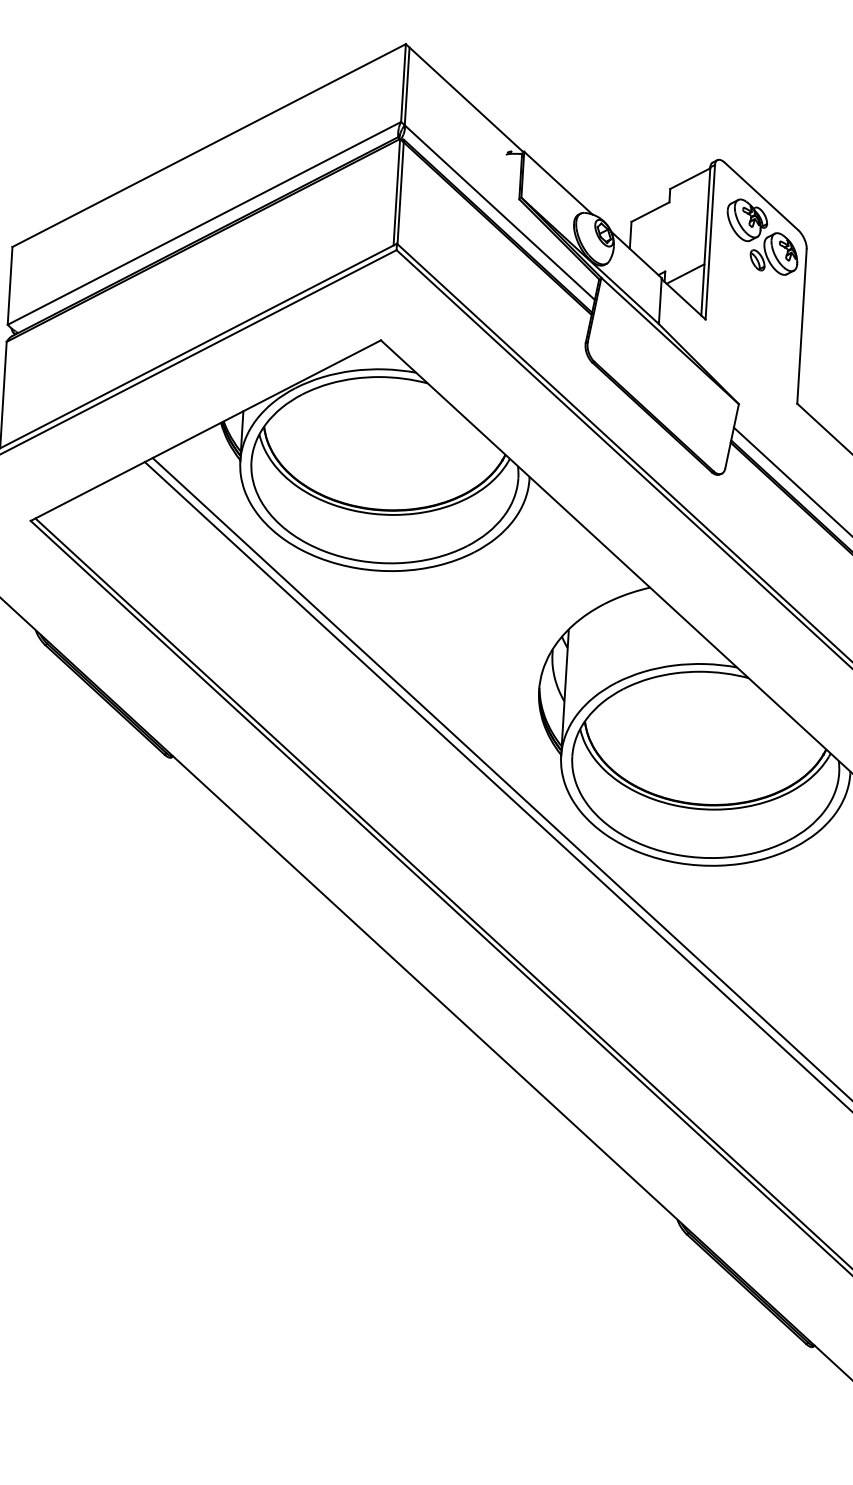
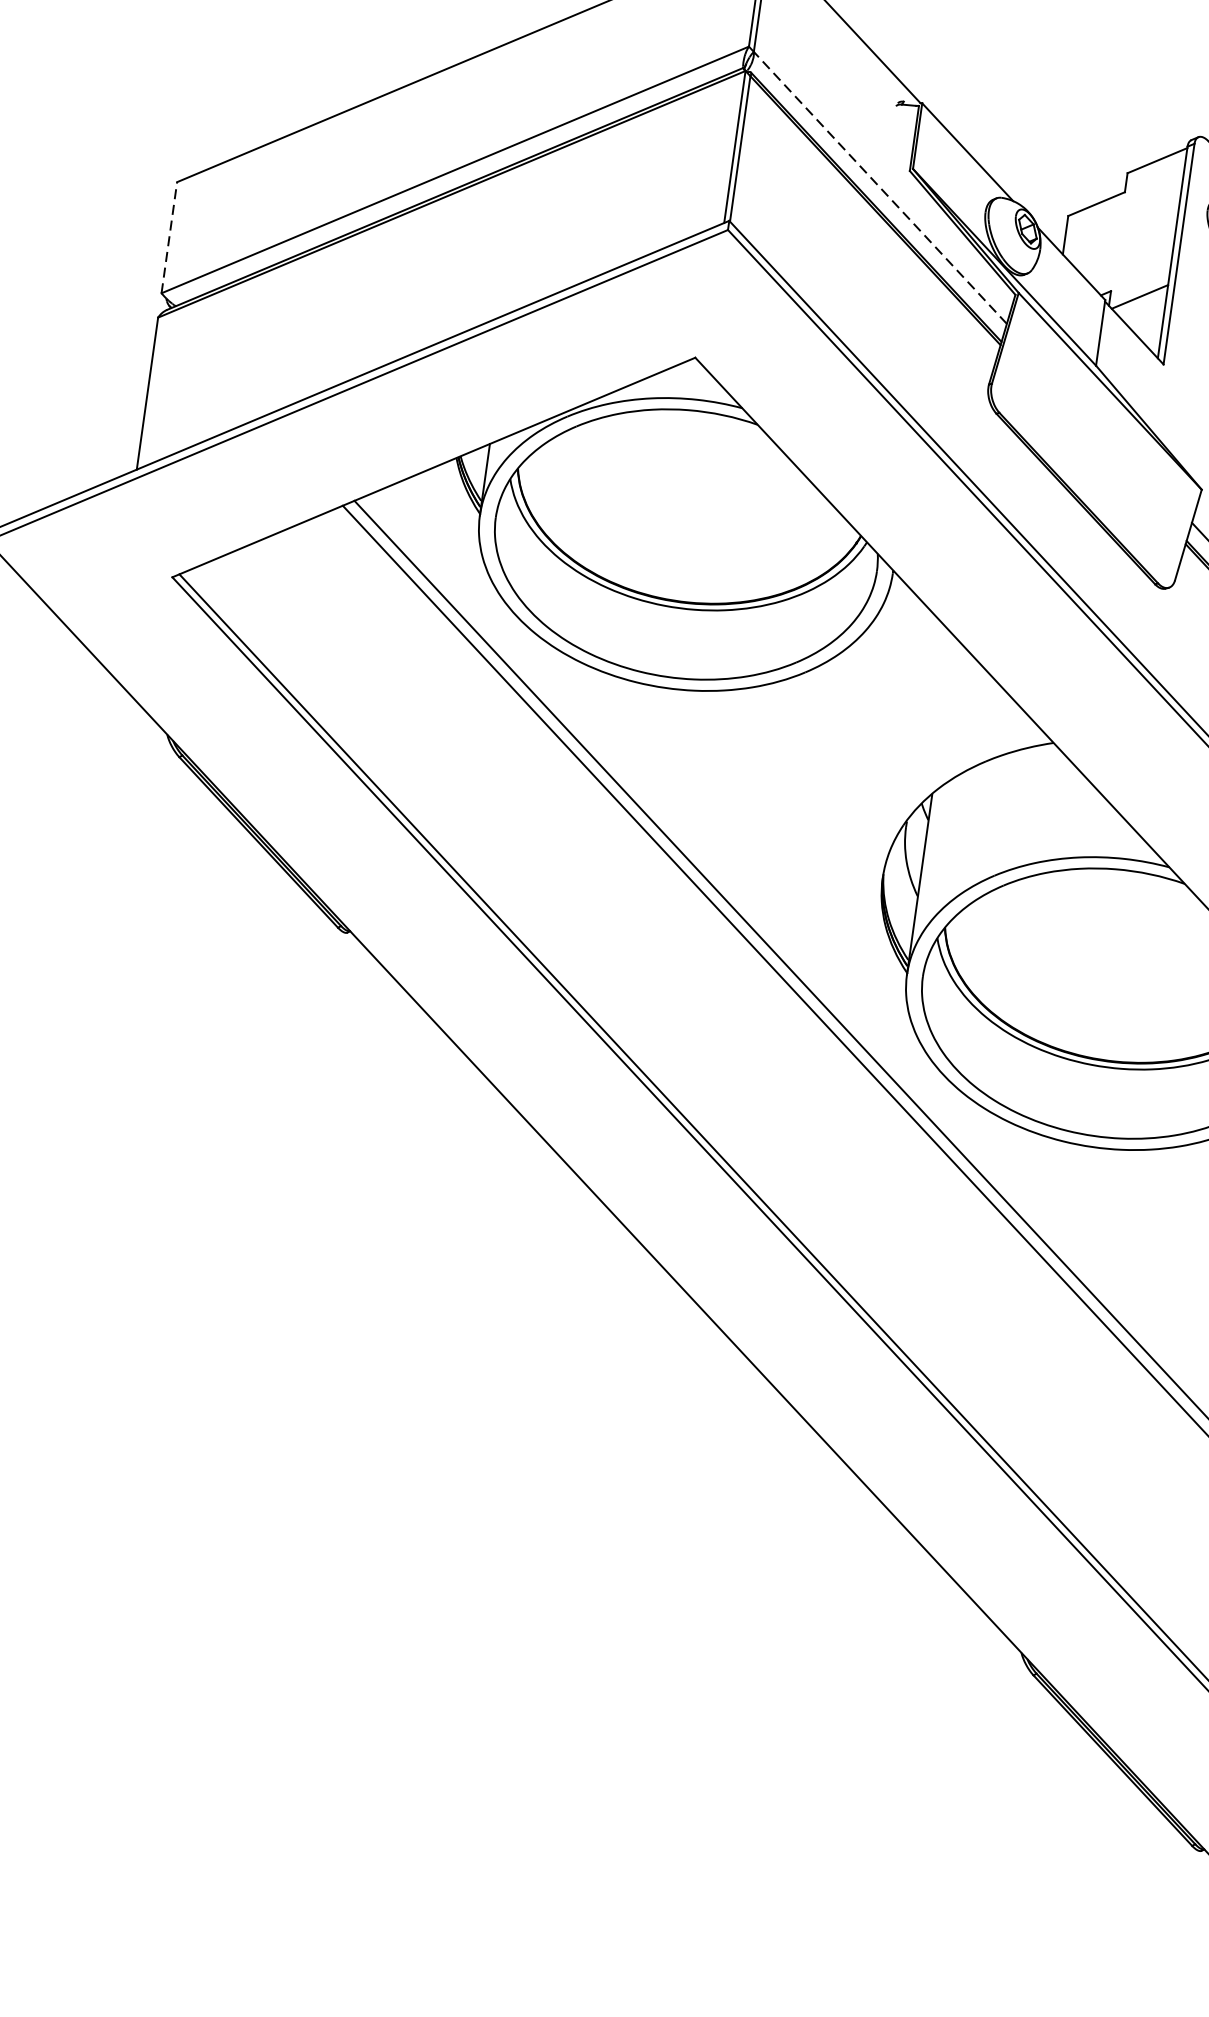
line: (499, 212) -> (879, 187), solid -> dashed
line: (10, 285) -> (169, 237), solid -> dashed

